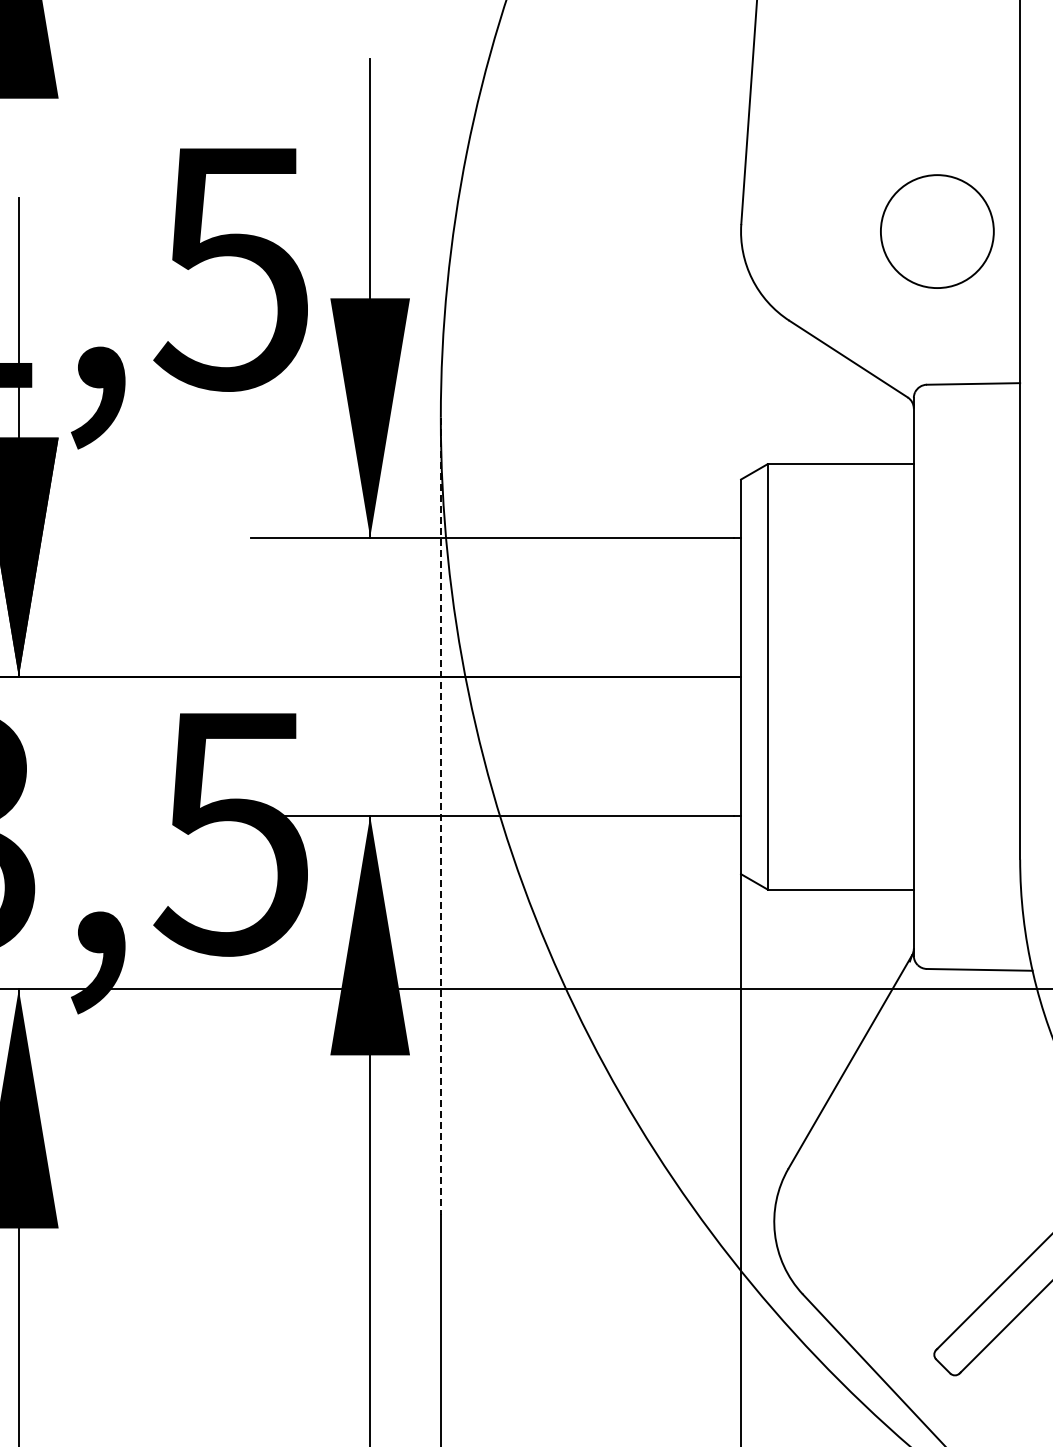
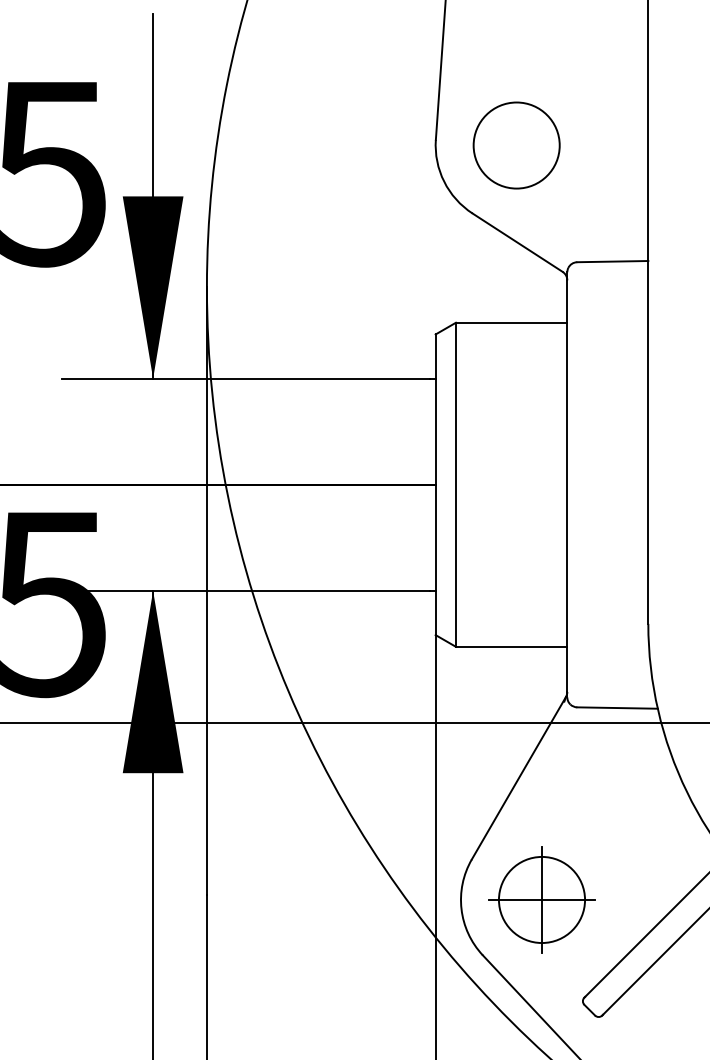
circle: (937, 231) -> (516, 145), moved
line: (440, 816) -> (206, 591), dashed -> solid
part: (880, 1221) -> (541, 899), added

